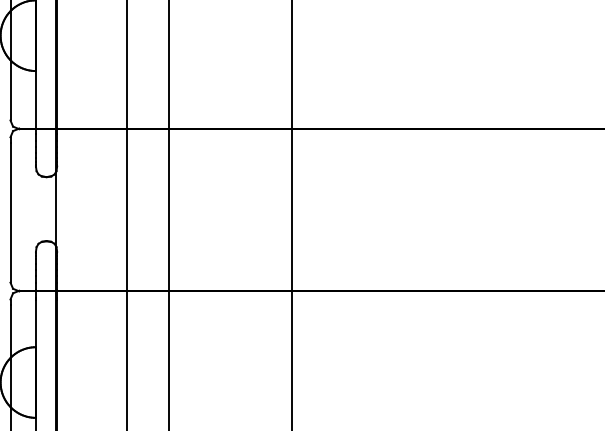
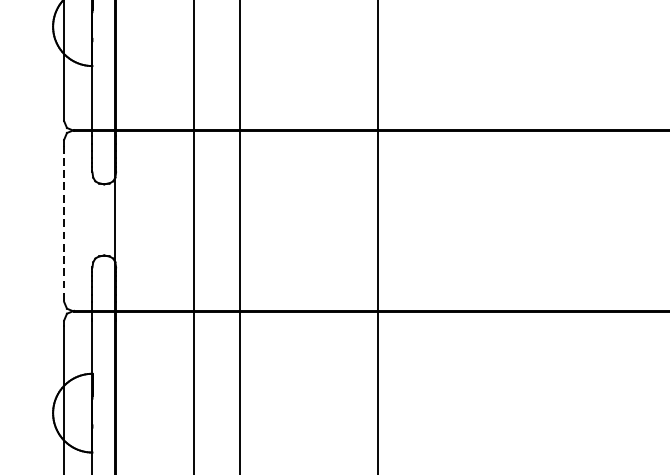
line: (10, 213) -> (64, 224), solid -> dashed

